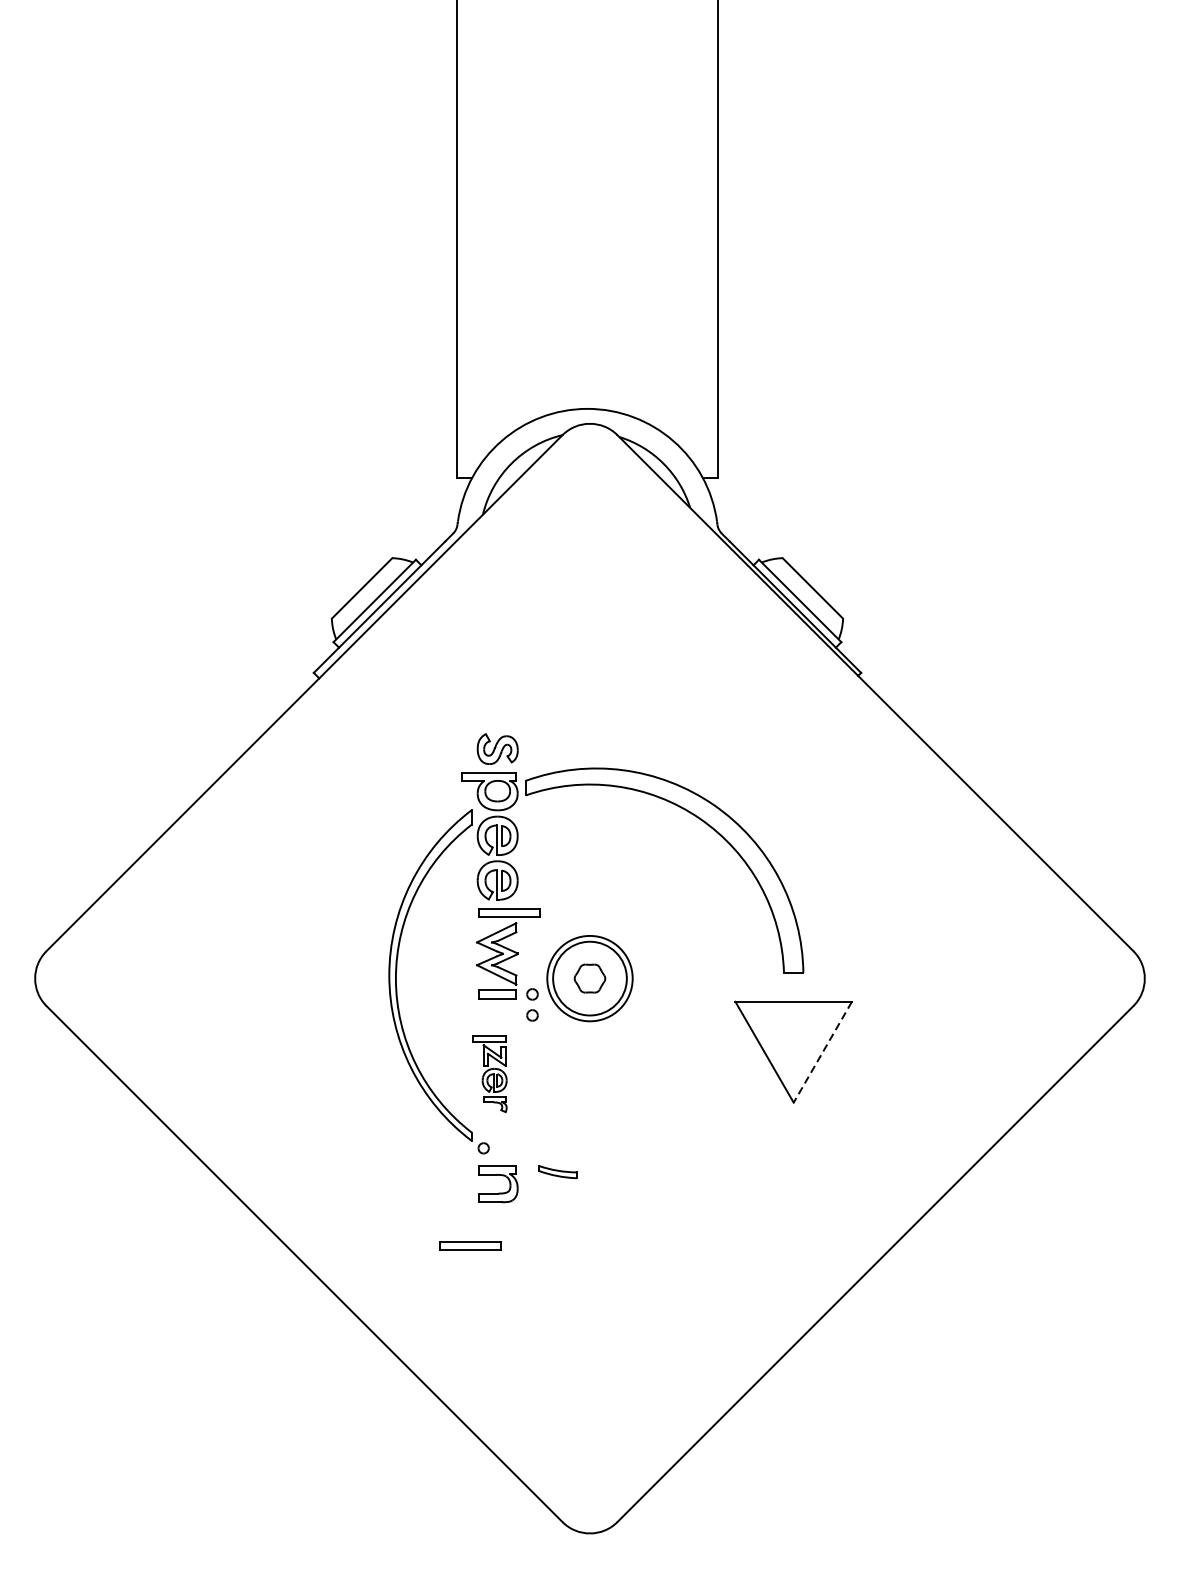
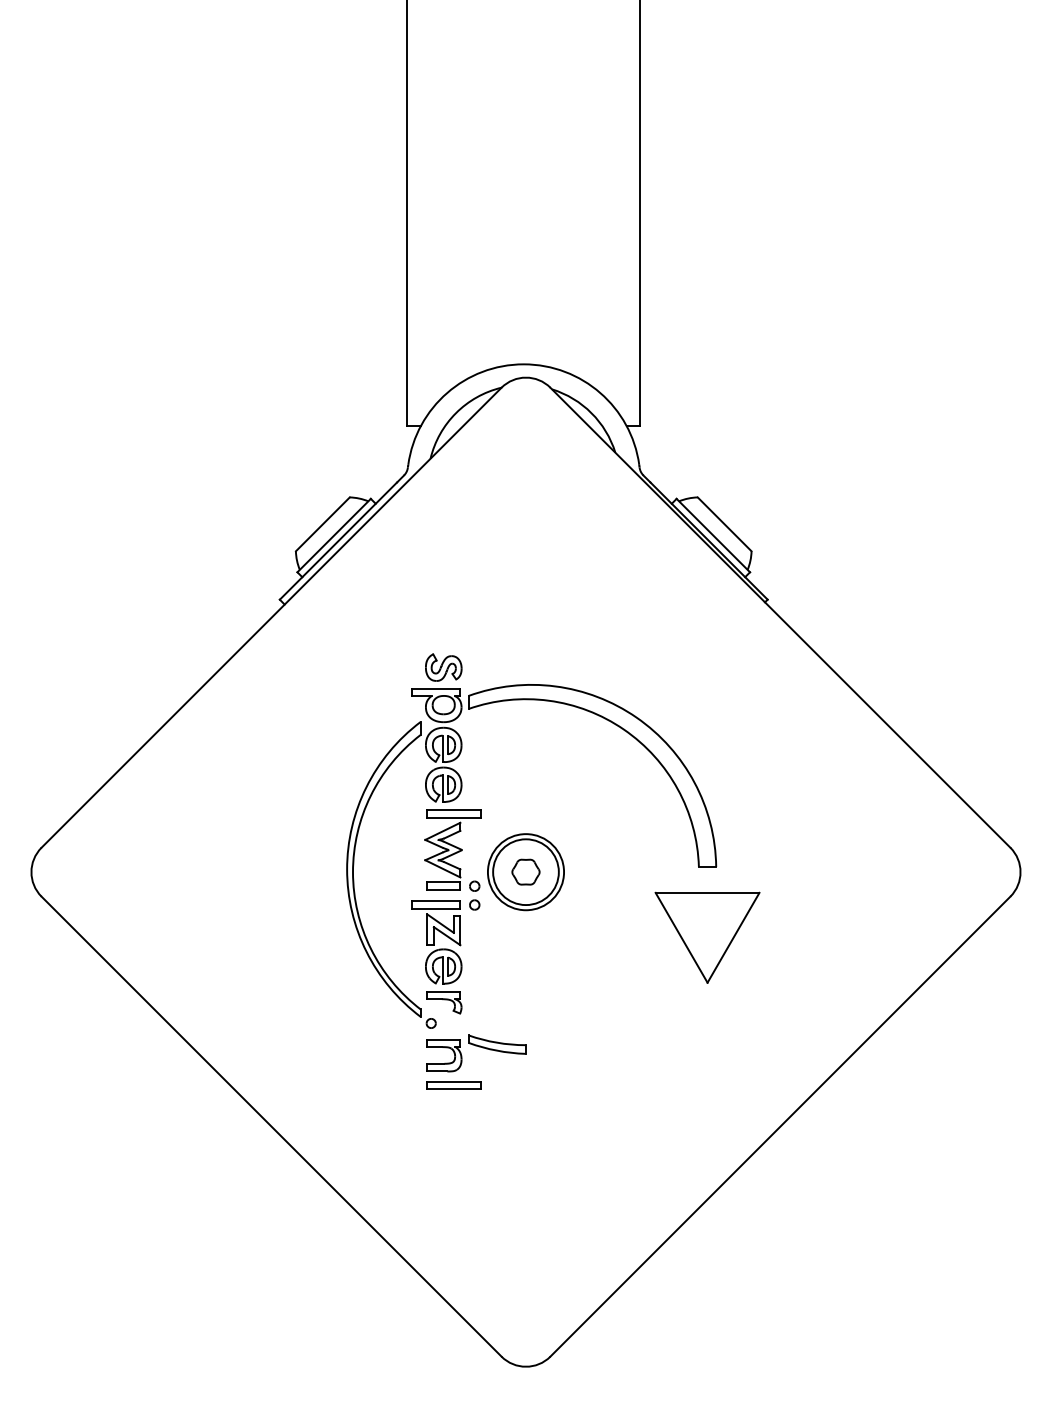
line: (822, 1051) -> (733, 937), dashed -> solid
part: (489, 1074) -> (436, 957), size x1.67
part: (558, 1171) -> (497, 1044), size x1.67
part: (469, 1245) -> (453, 1085), moved

